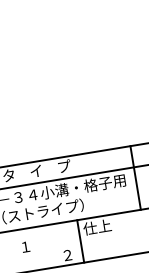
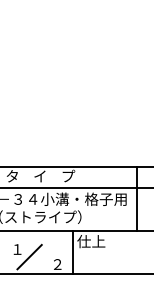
line: (38, 252) -> (29, 256), added

